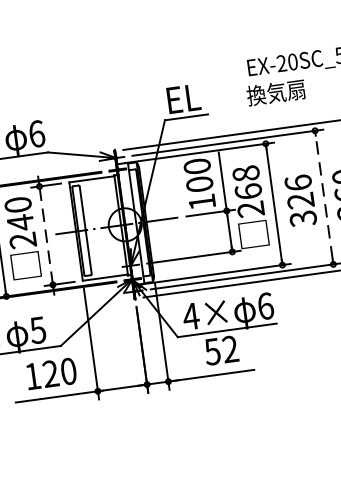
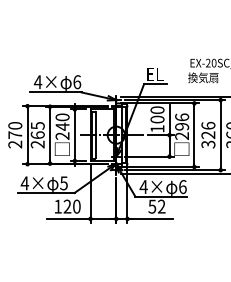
text: (247, 181) -> (182, 121), 268 -> 296
line: (323, 196) -> (220, 134), dashed -> solid
line: (45, 236) -> (74, 135), dashed -> solid

